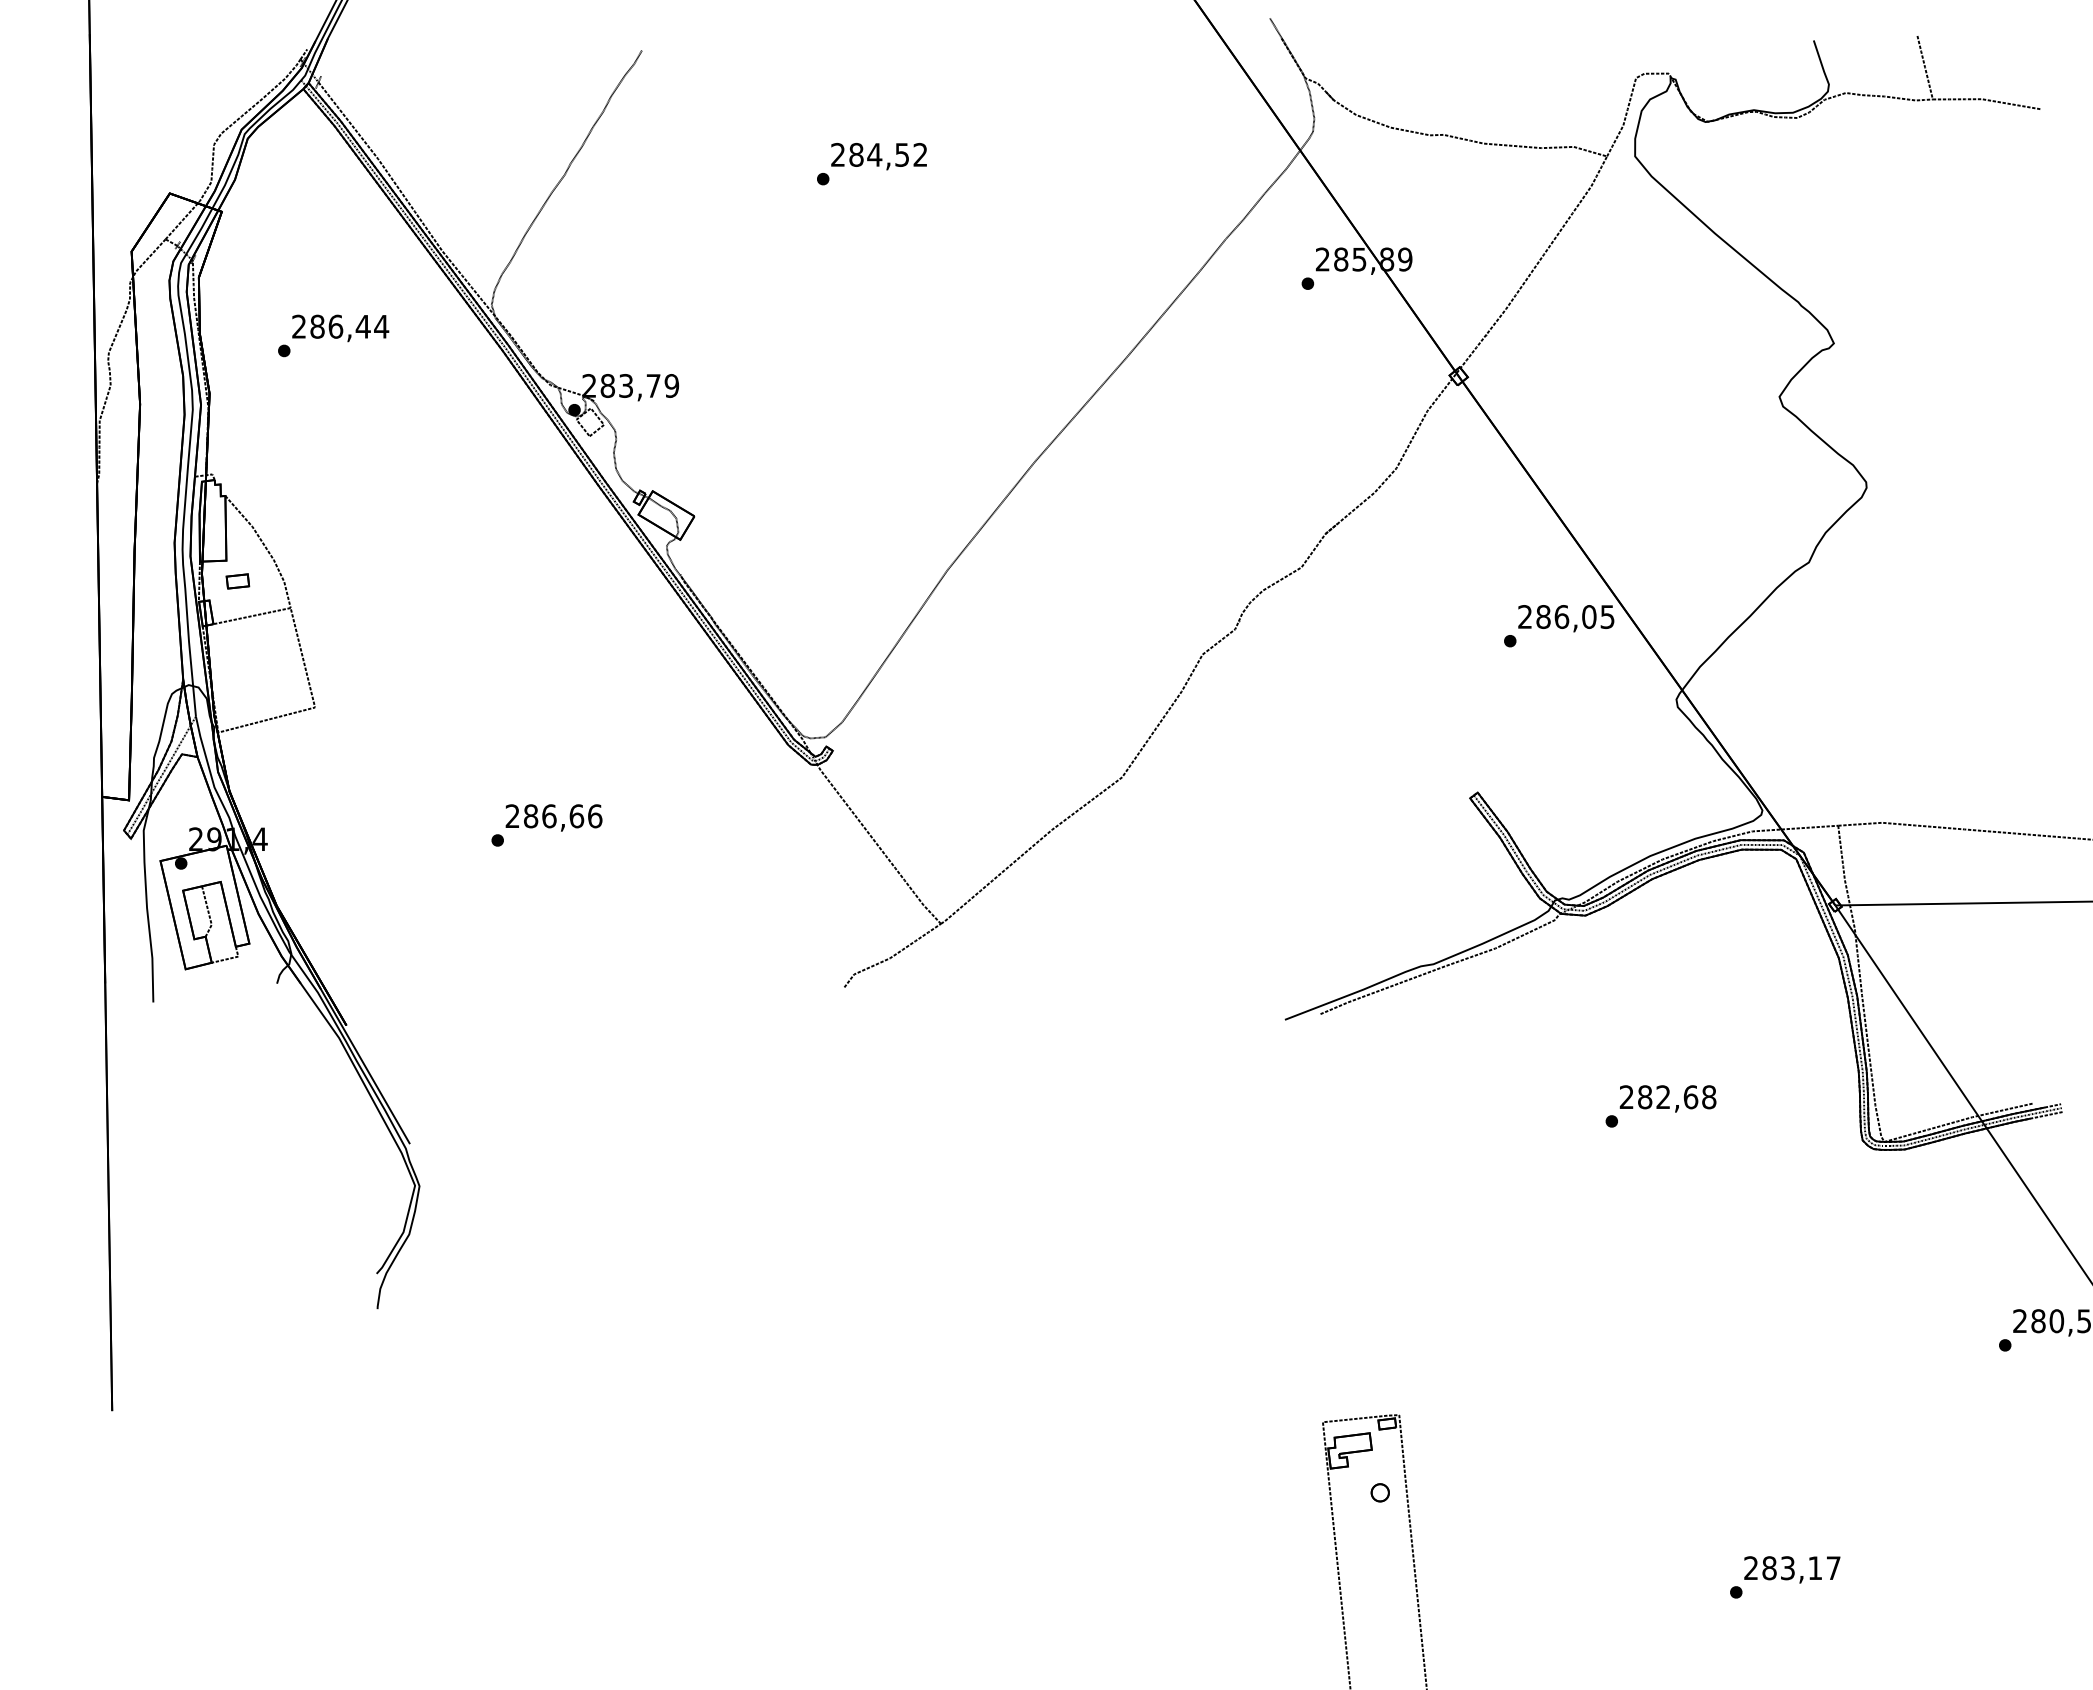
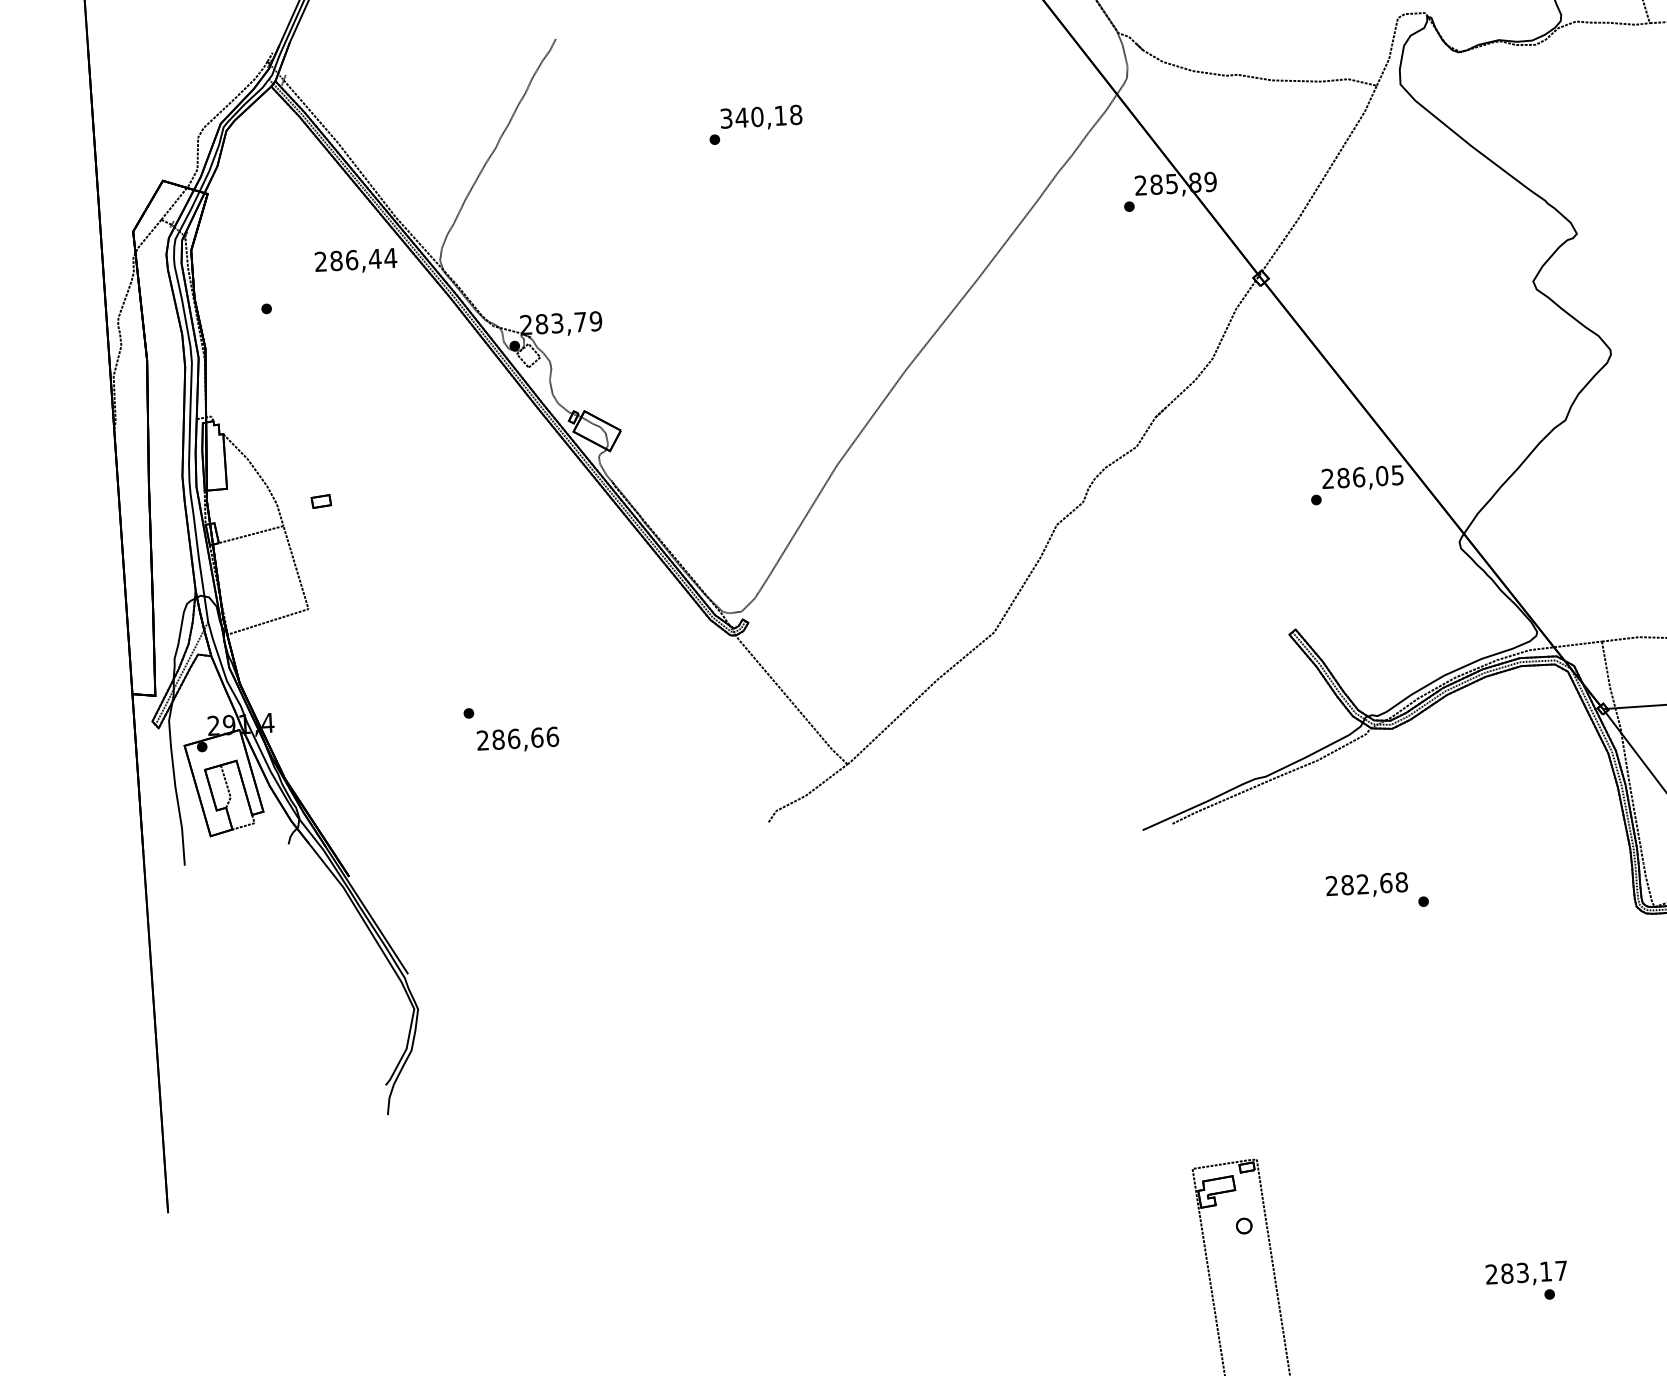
text: (879, 154) -> (761, 116), 284,52 -> 340,18
text: (340, 328) -> (355, 261), moved
part: (237, 581) -> (321, 501), moved
text: (553, 817) -> (517, 739), moved
text: (1667, 1098) -> (1366, 885), moved
text: (1792, 1569) -> (1526, 1273), moved

